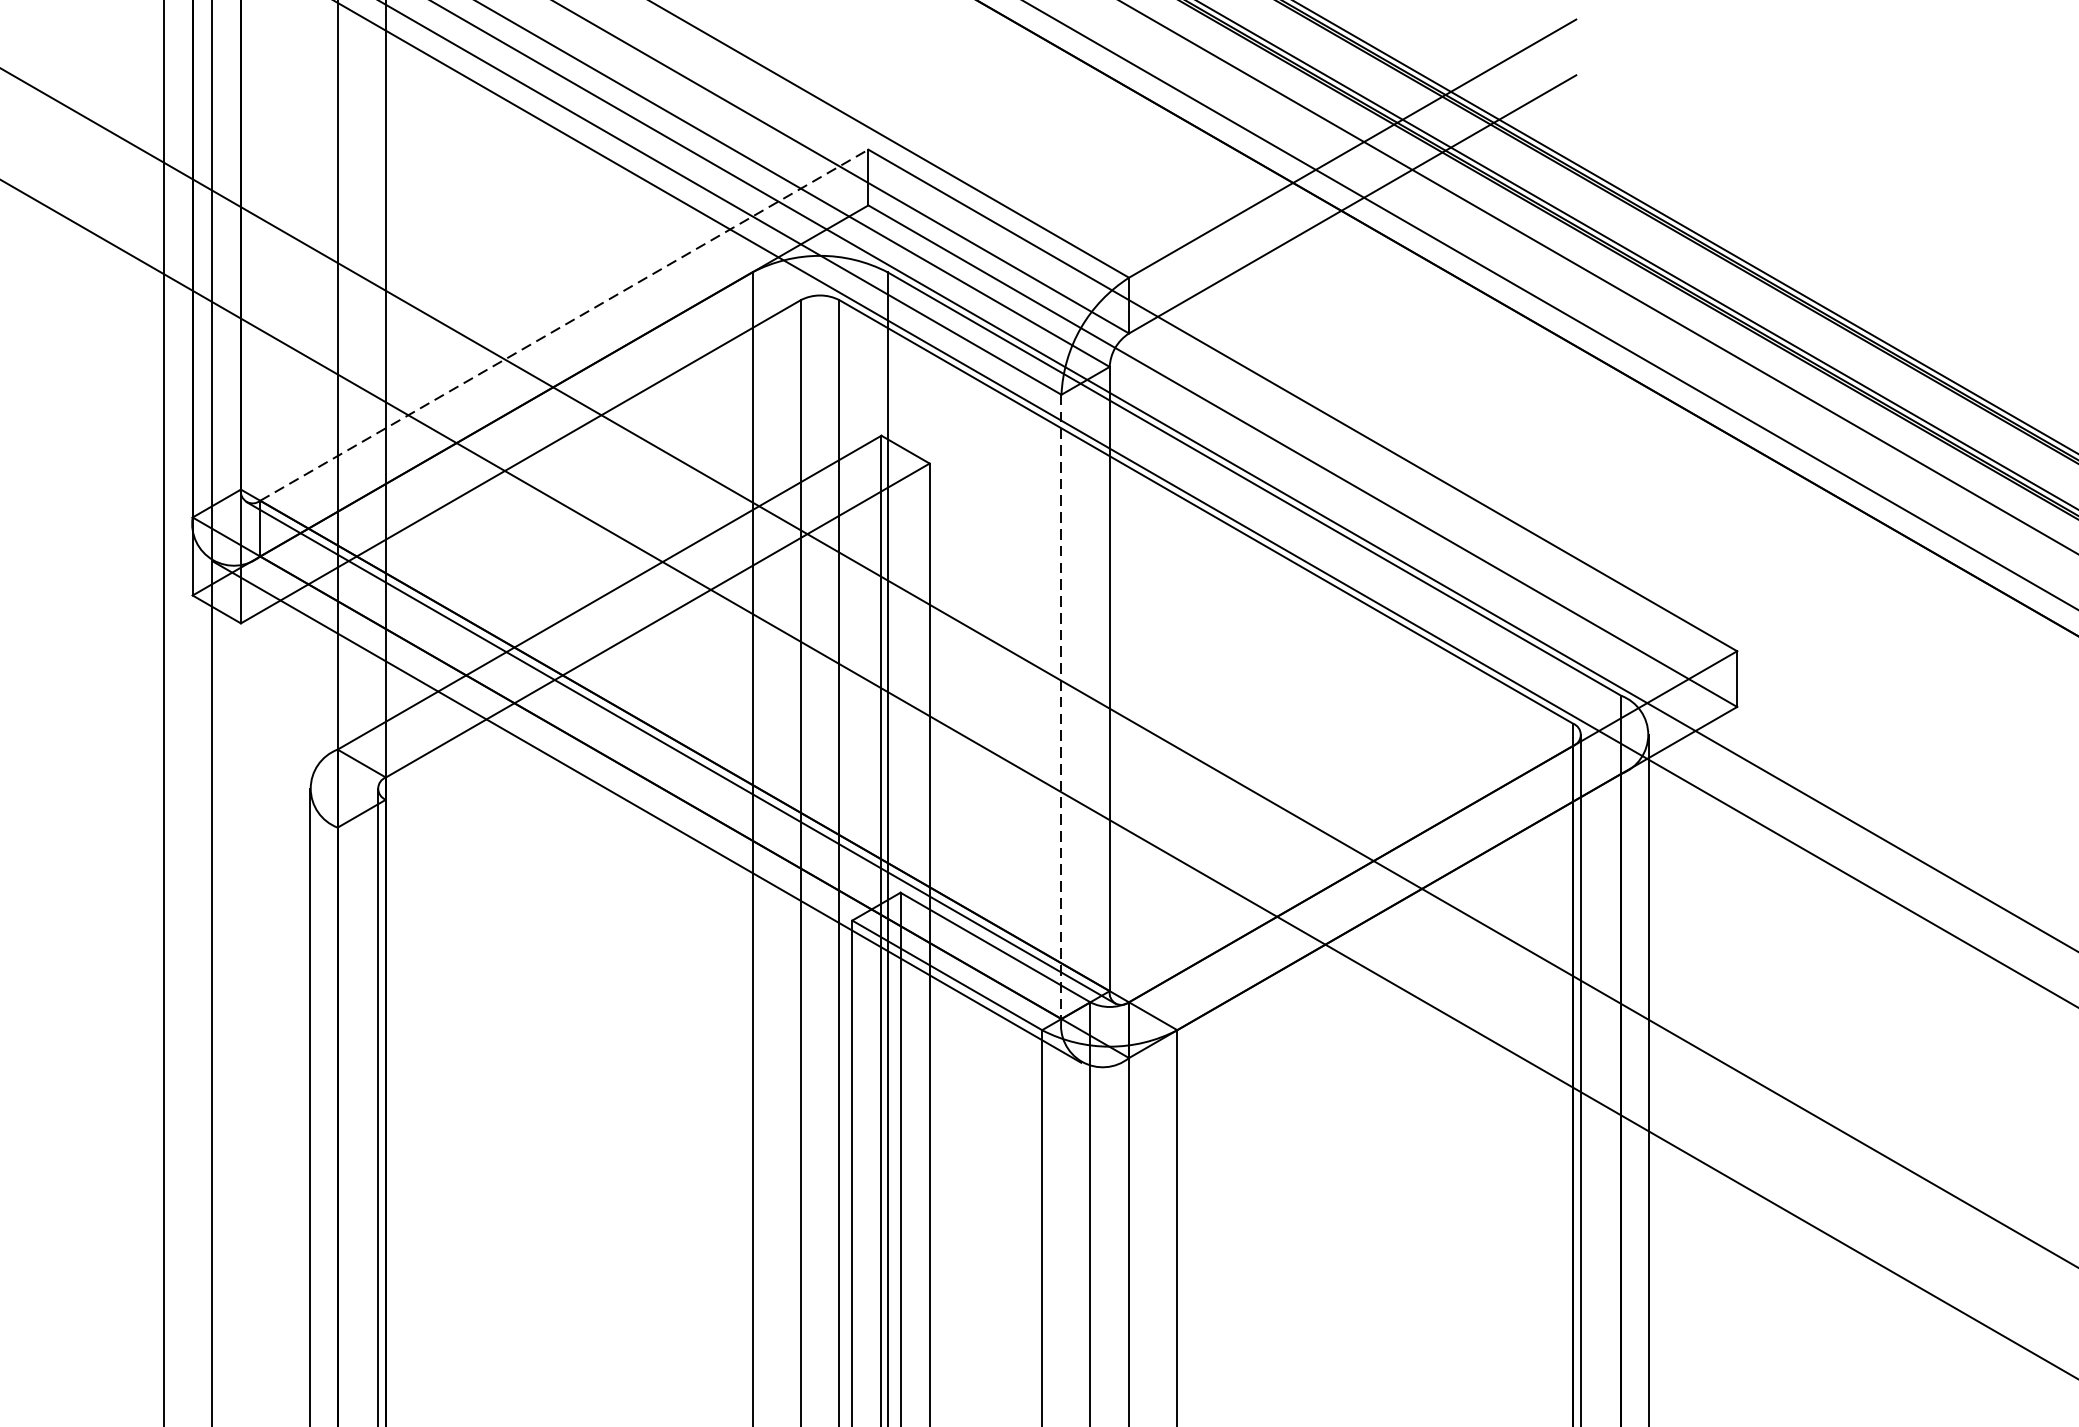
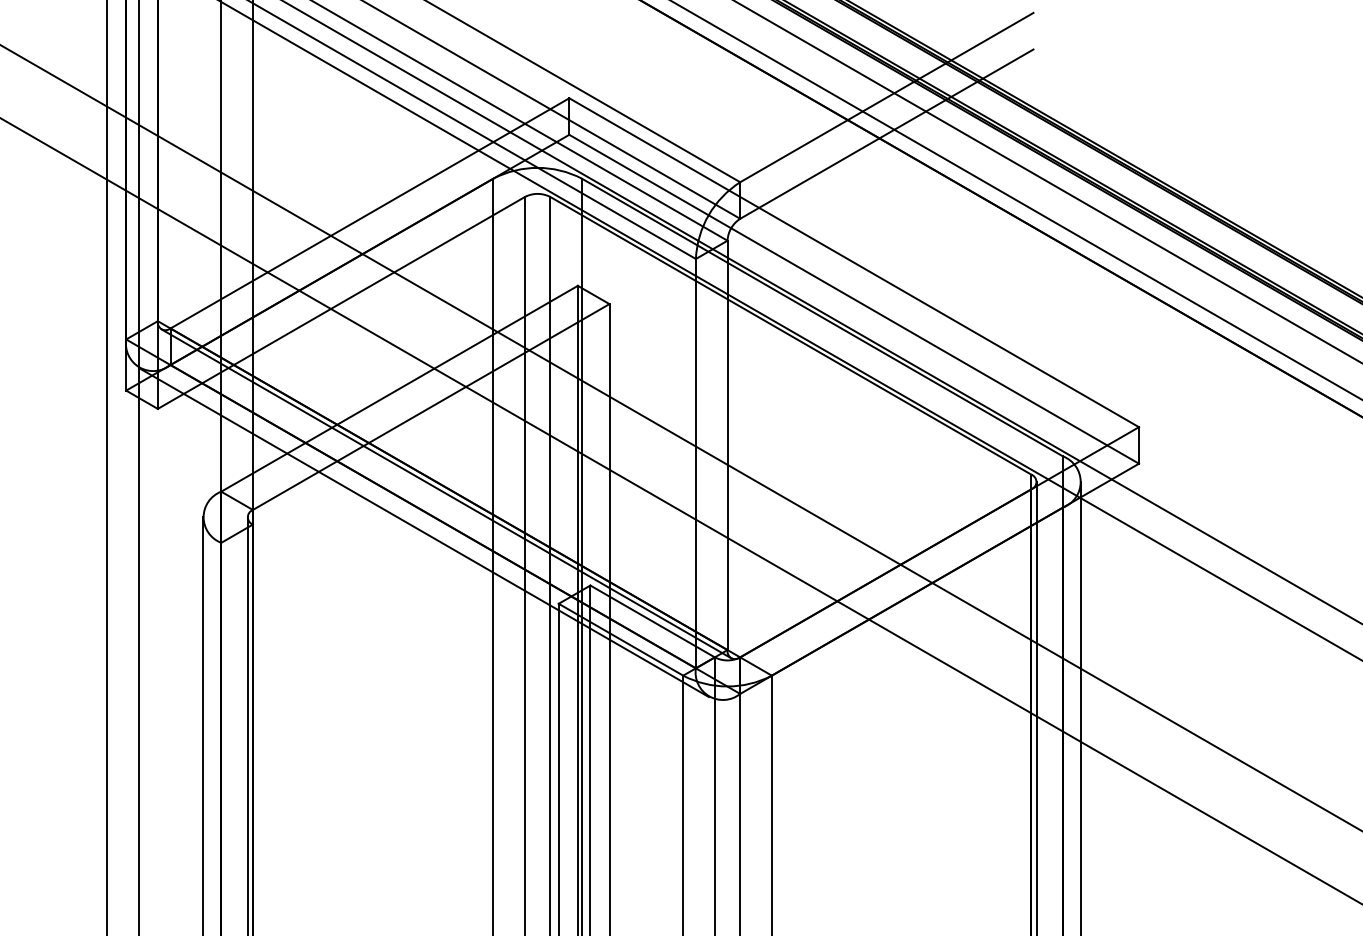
line: (565, 325) -> (370, 213), dashed -> solid
line: (1060, 706) -> (695, 463), dashed -> solid

